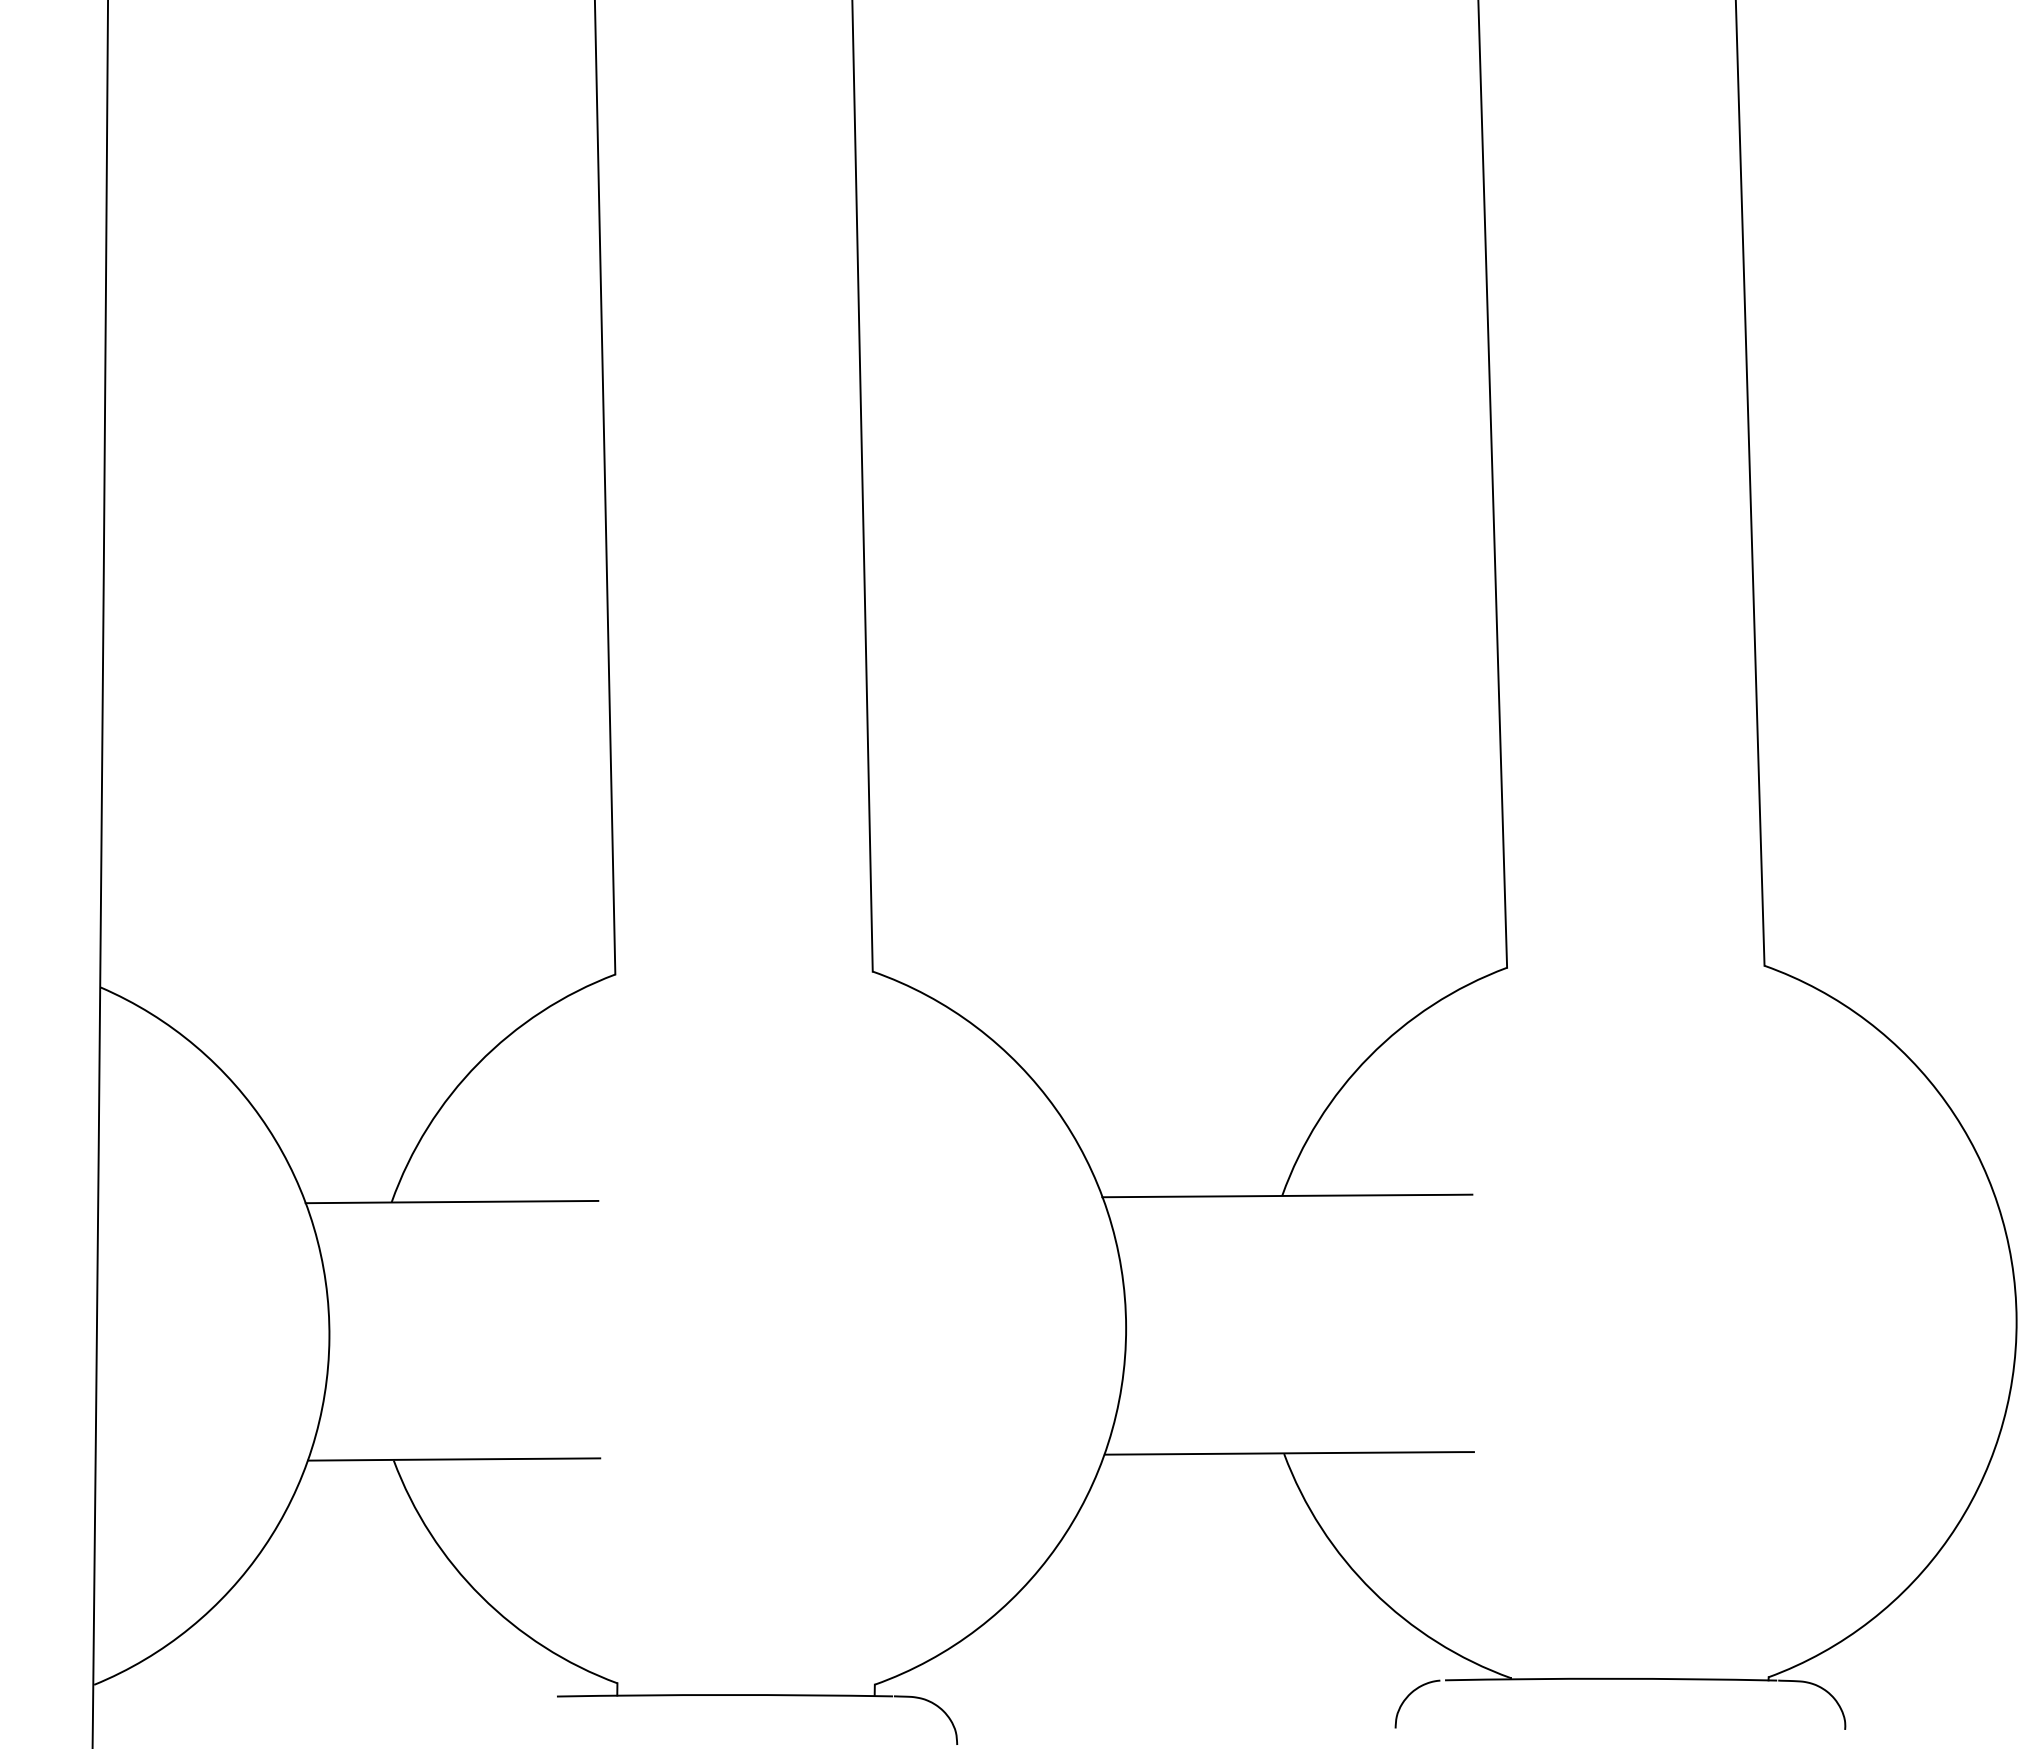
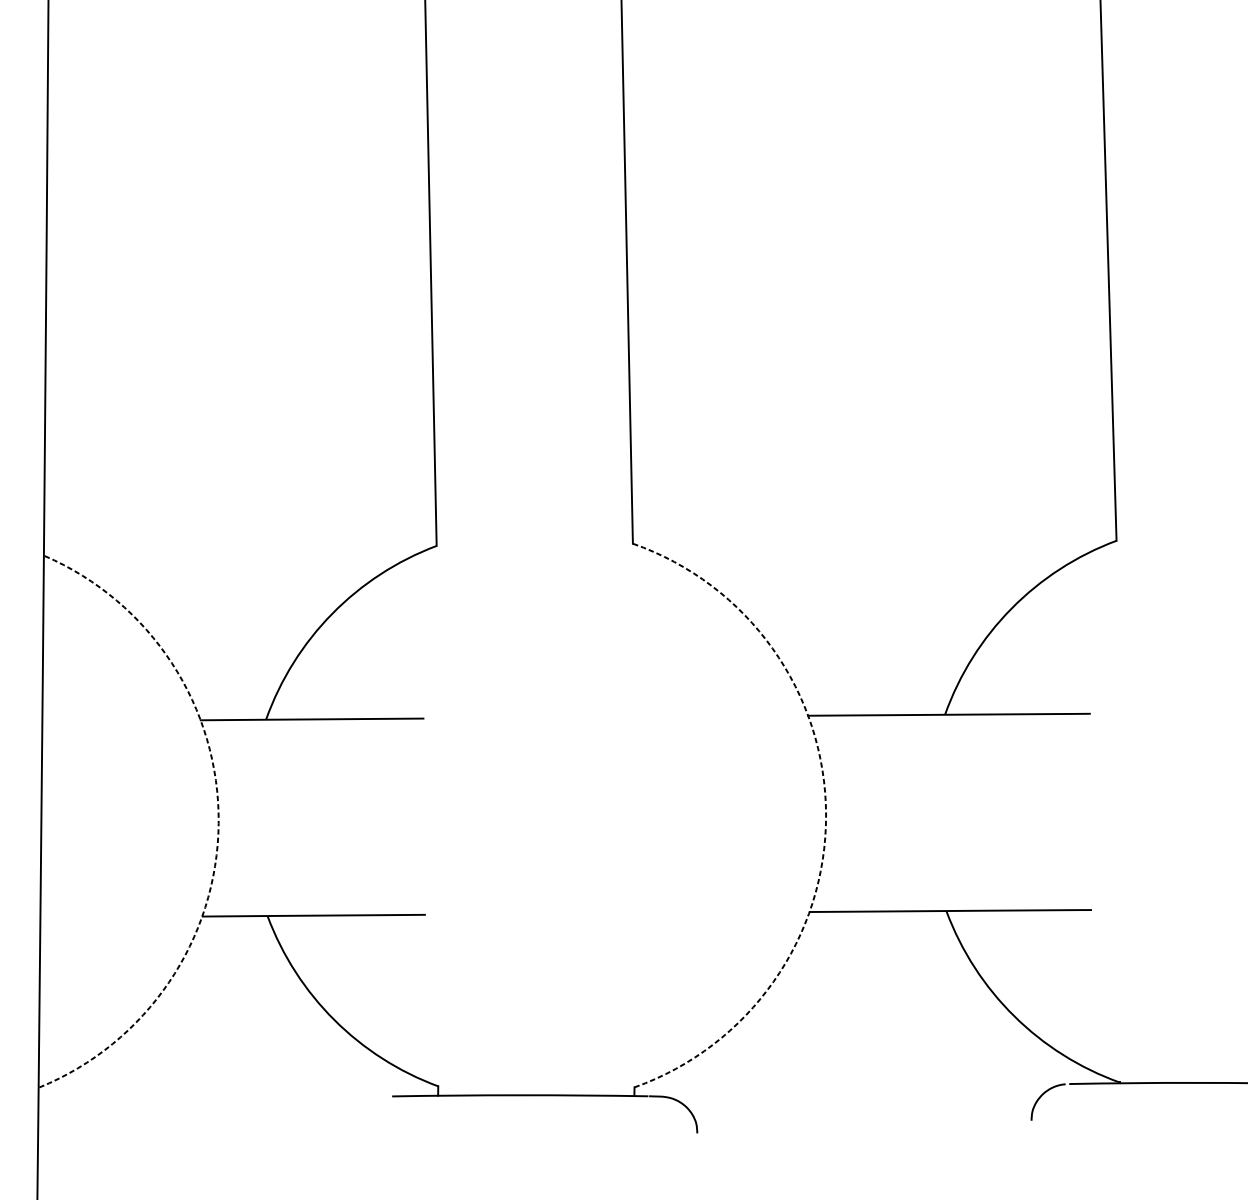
arc: (1126, 1327) -> (826, 815), solid -> dashed
arc: (329, 1338) -> (218, 823), solid -> dashed

